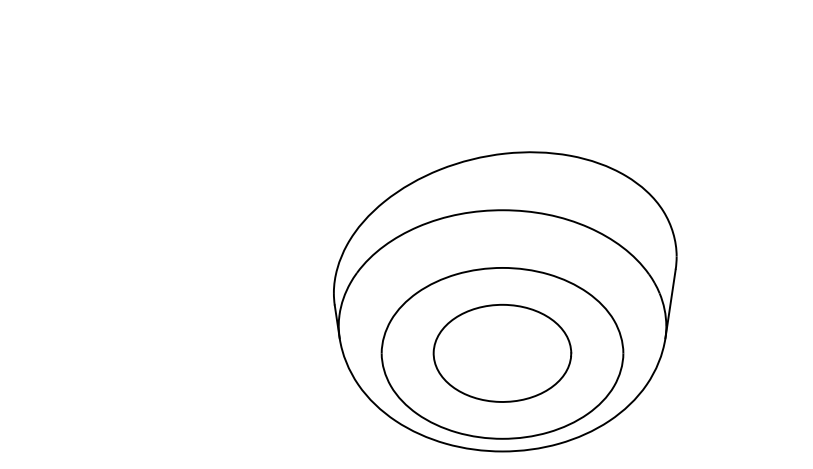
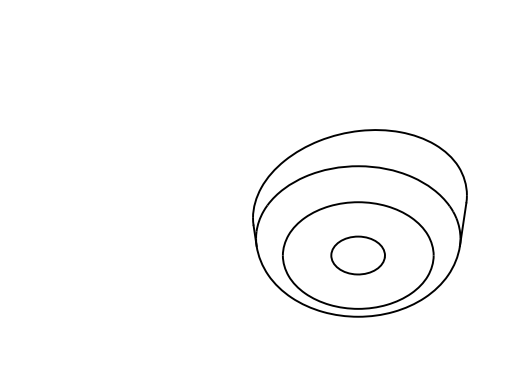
part: (501, 353) -> (357, 255), size x0.62

